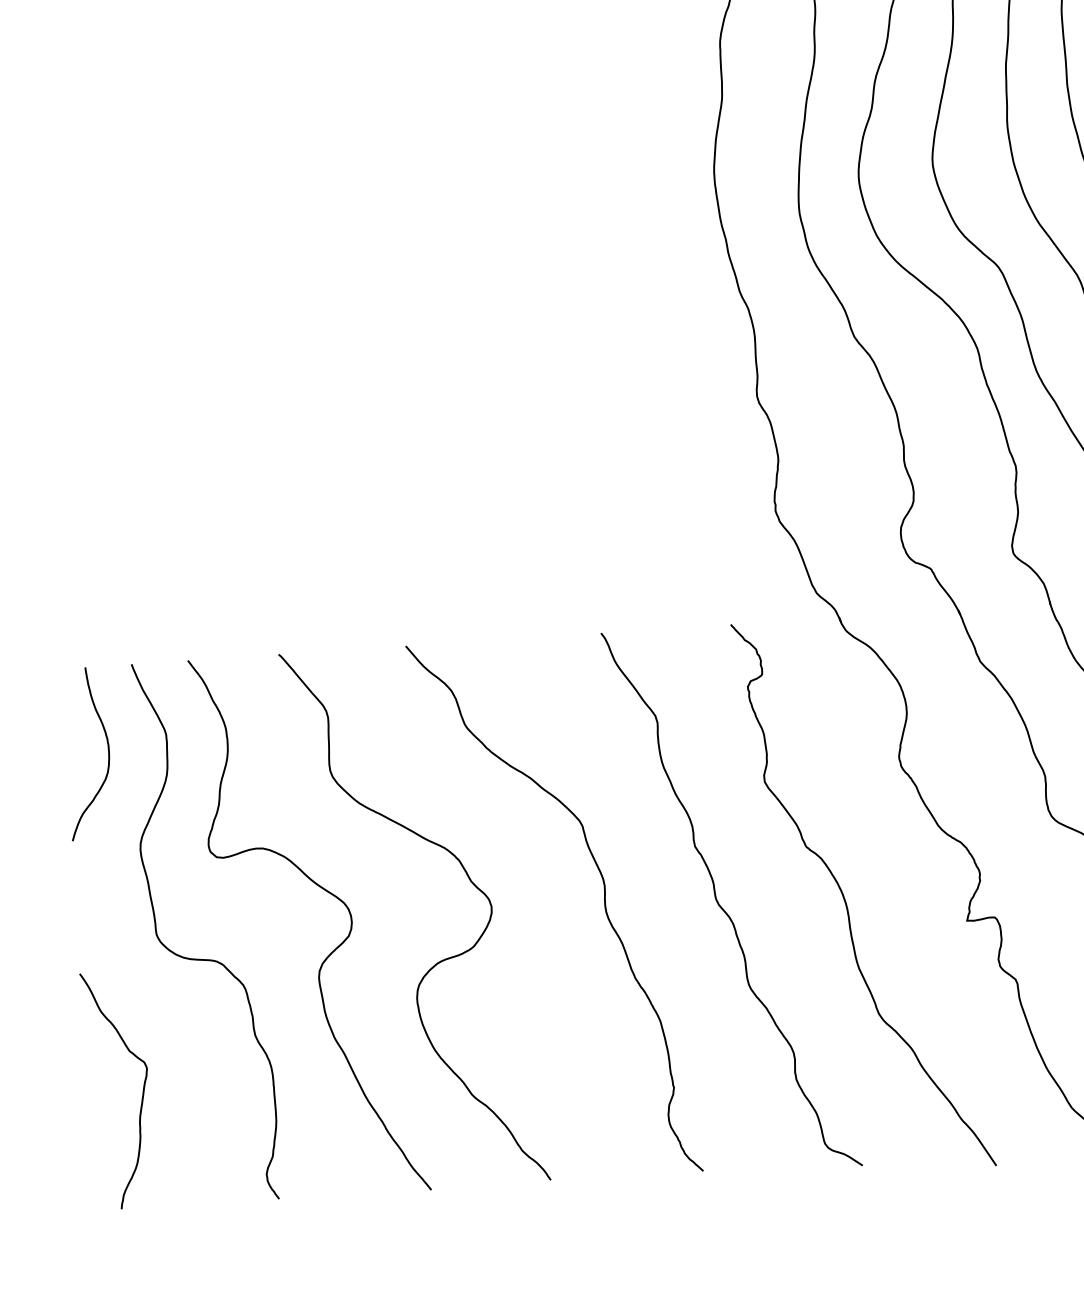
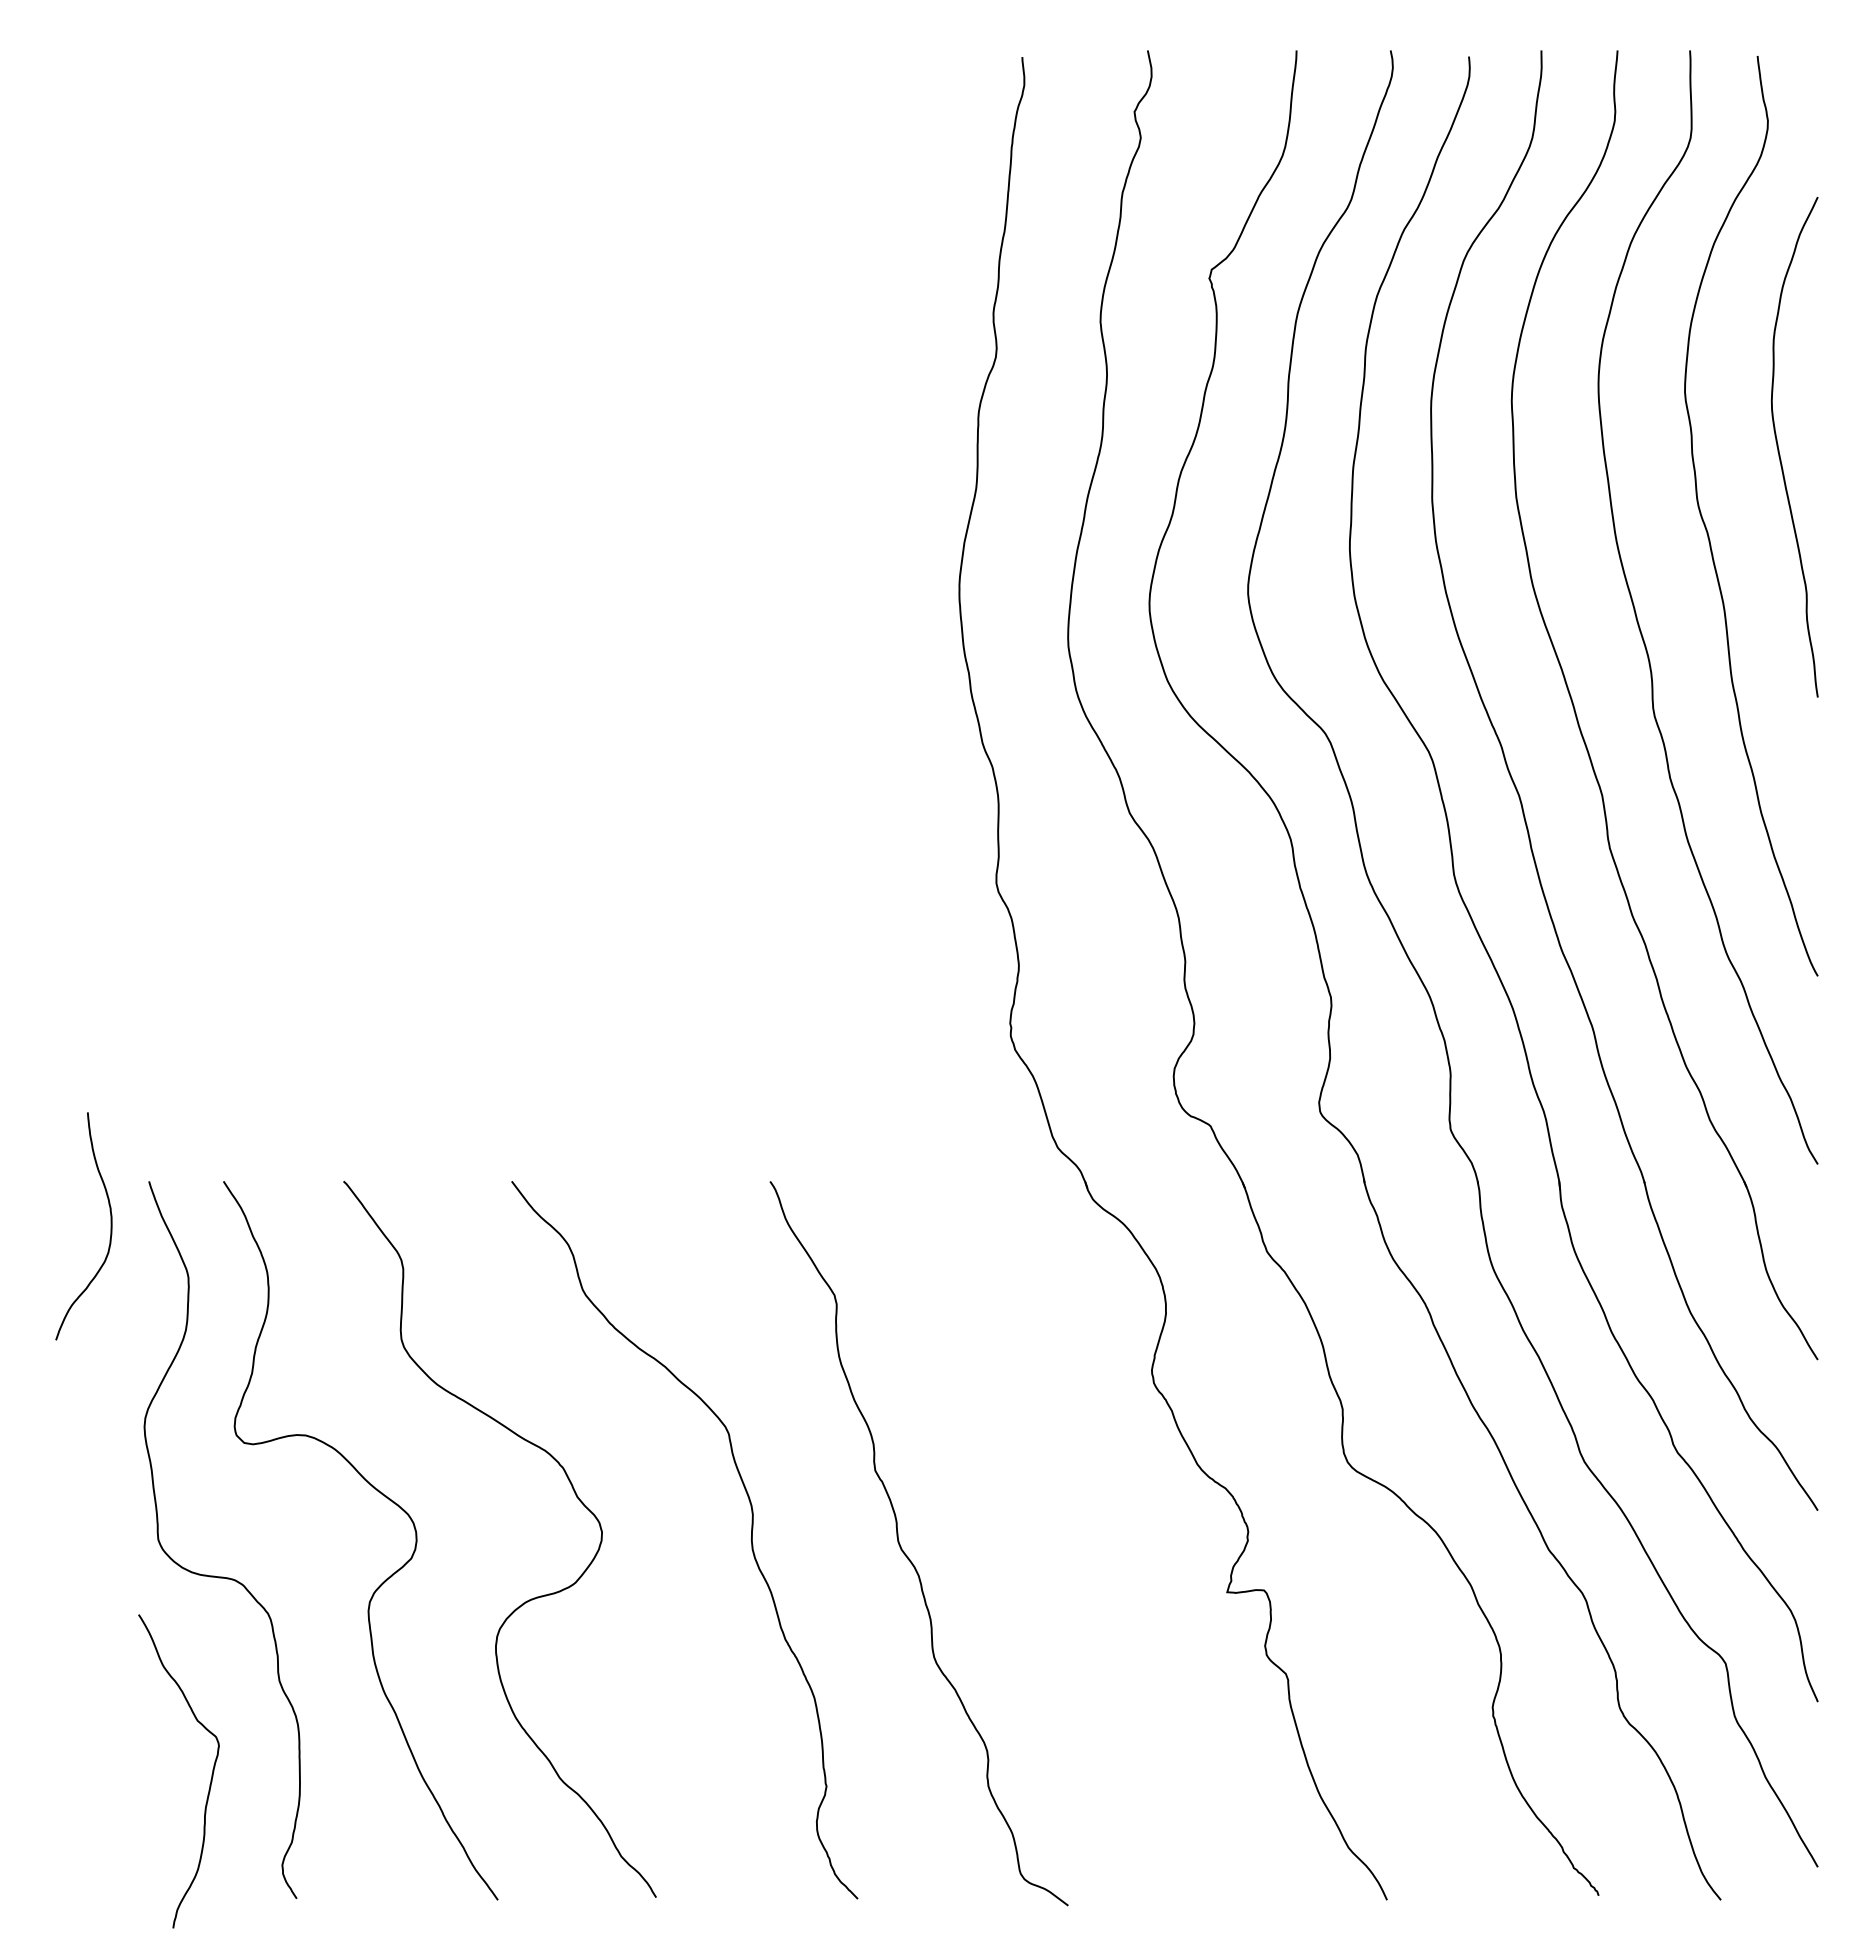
curve: (108, 752) -> (110, 1226), moved
curve: (846, 901) -> (1069, 1556), removed
curve: (142, 1094) -> (210, 1779), moved

